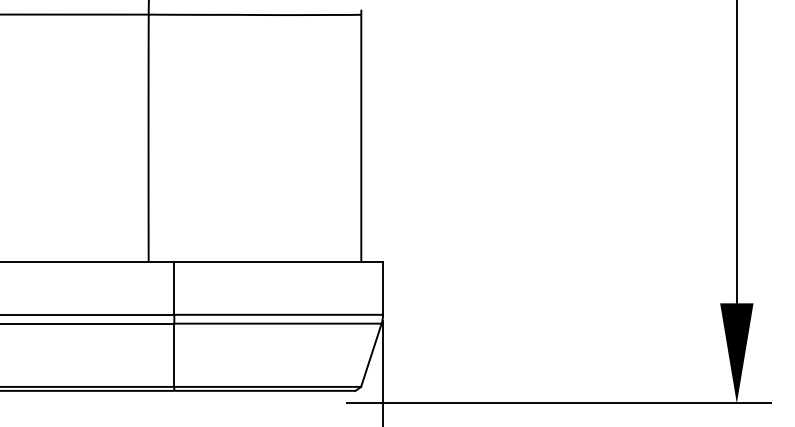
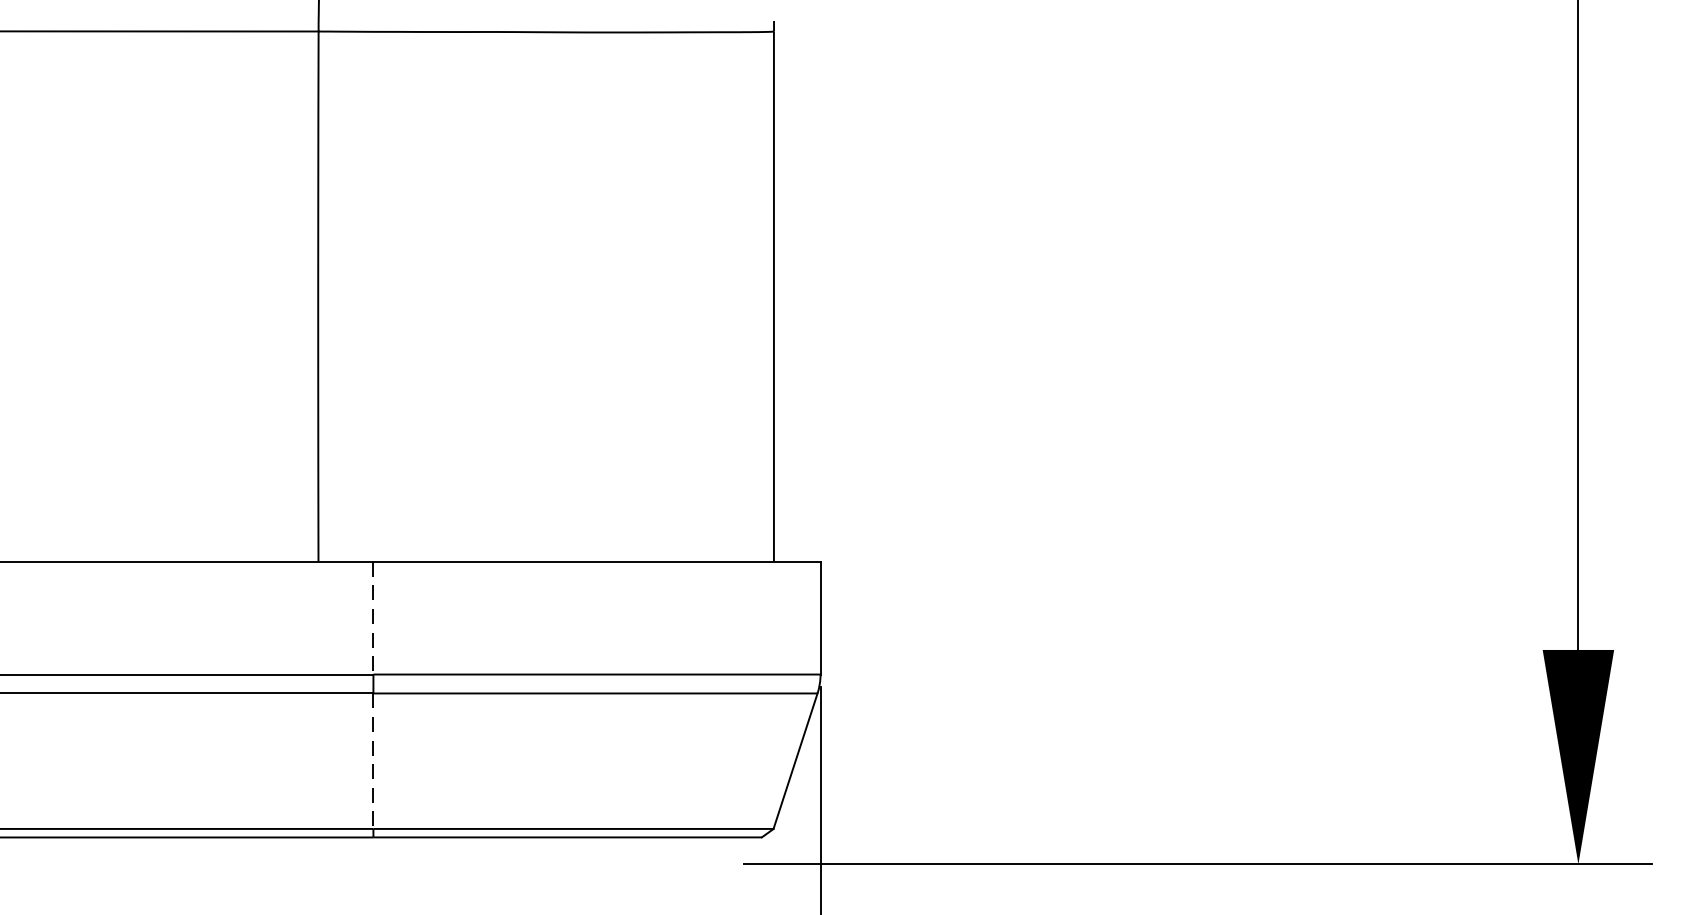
line: (174, 289) -> (373, 620), solid -> dashed
line: (174, 355) -> (373, 761), solid -> dashed

